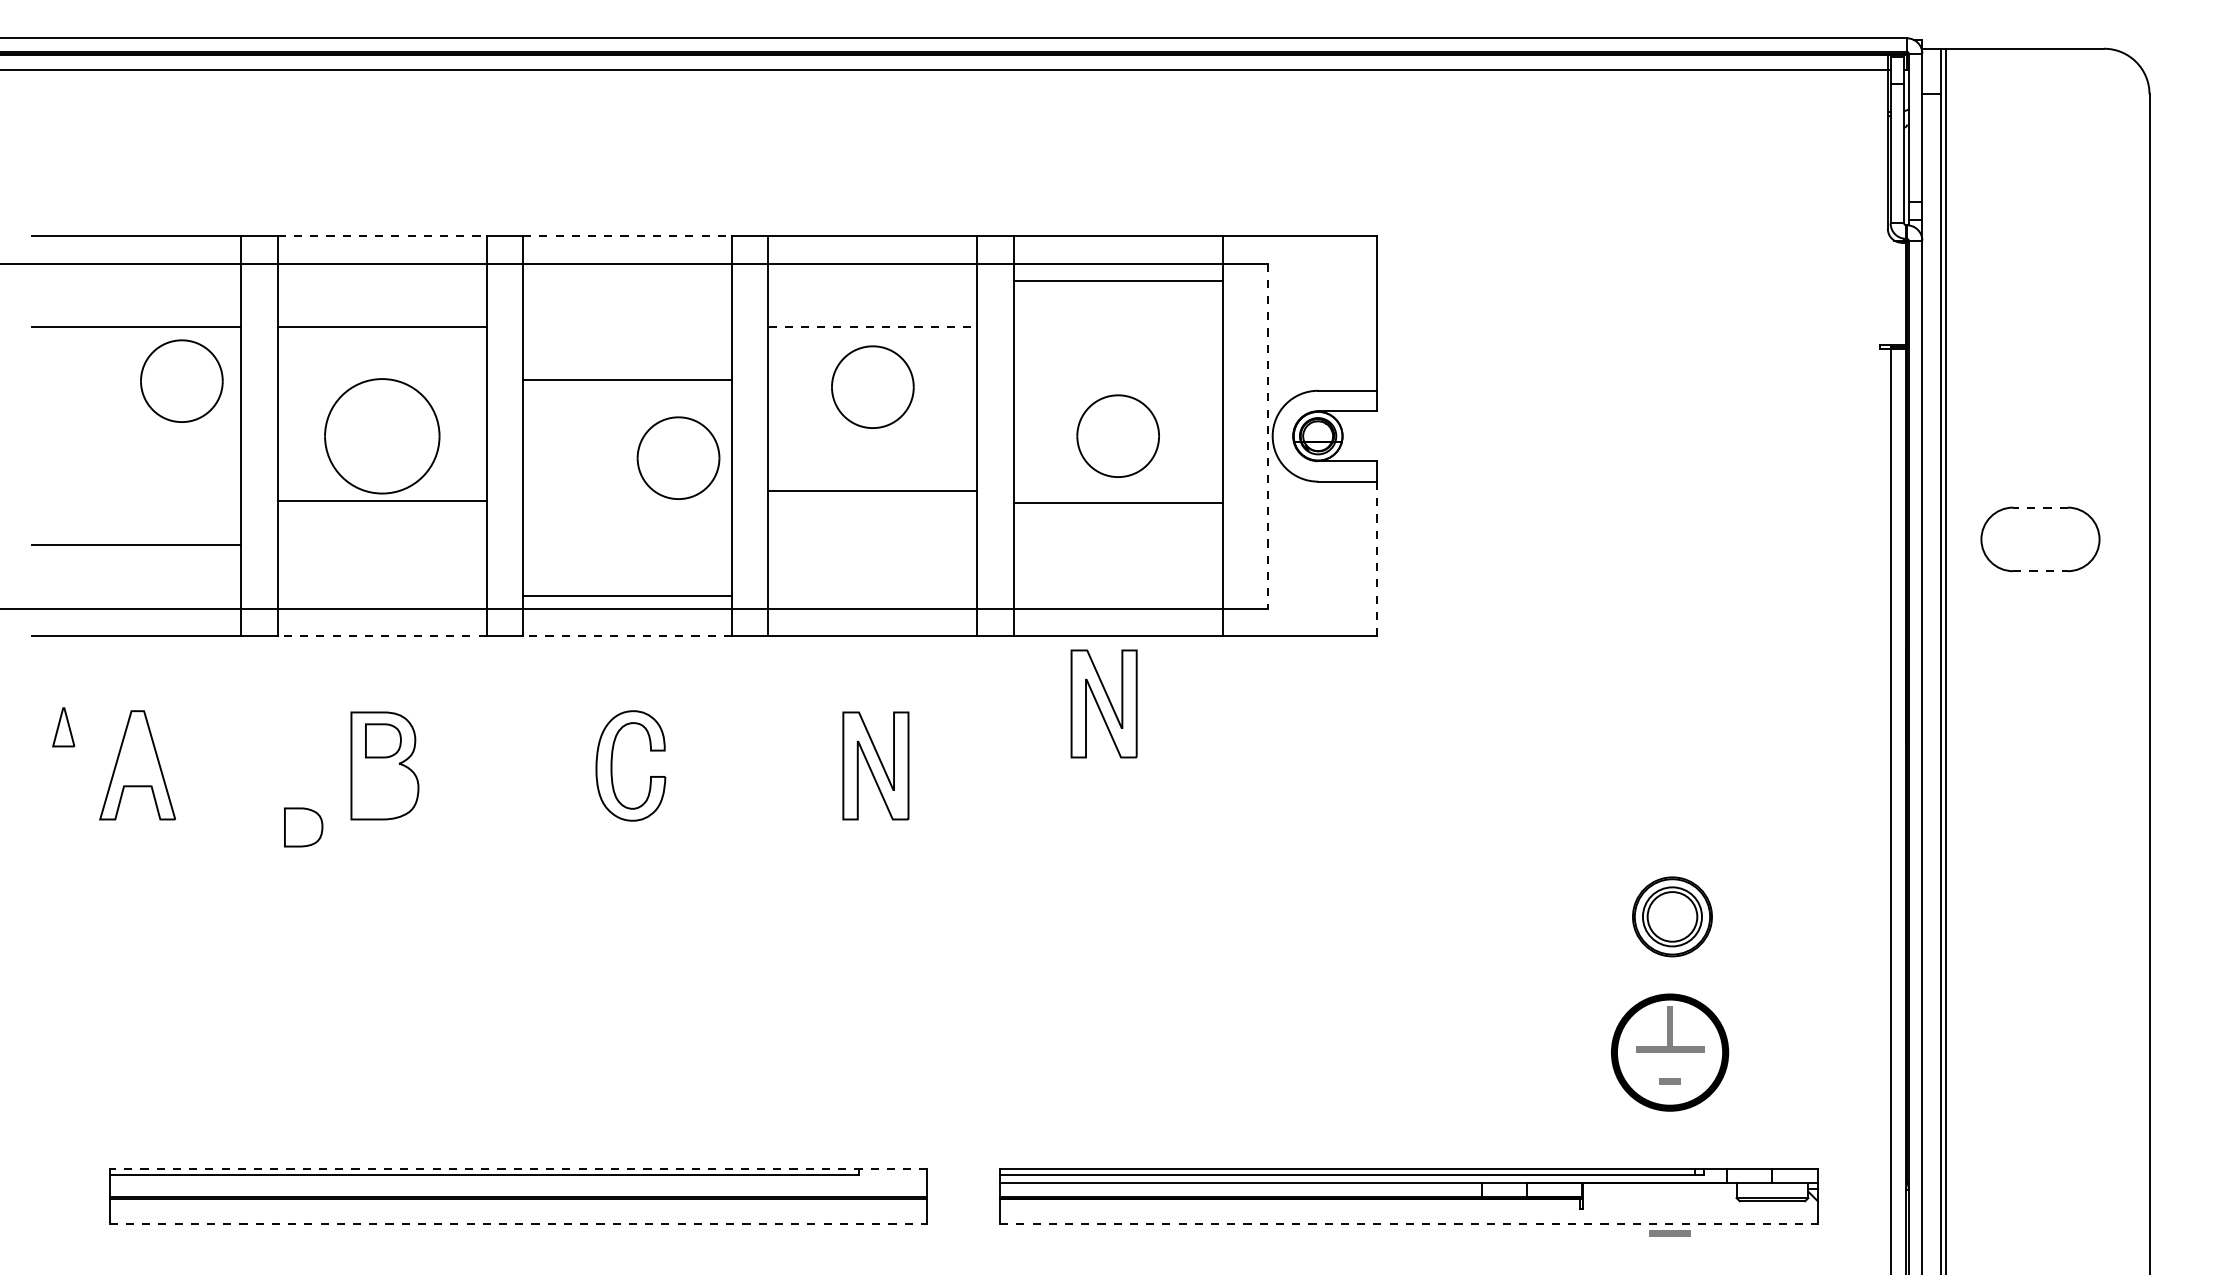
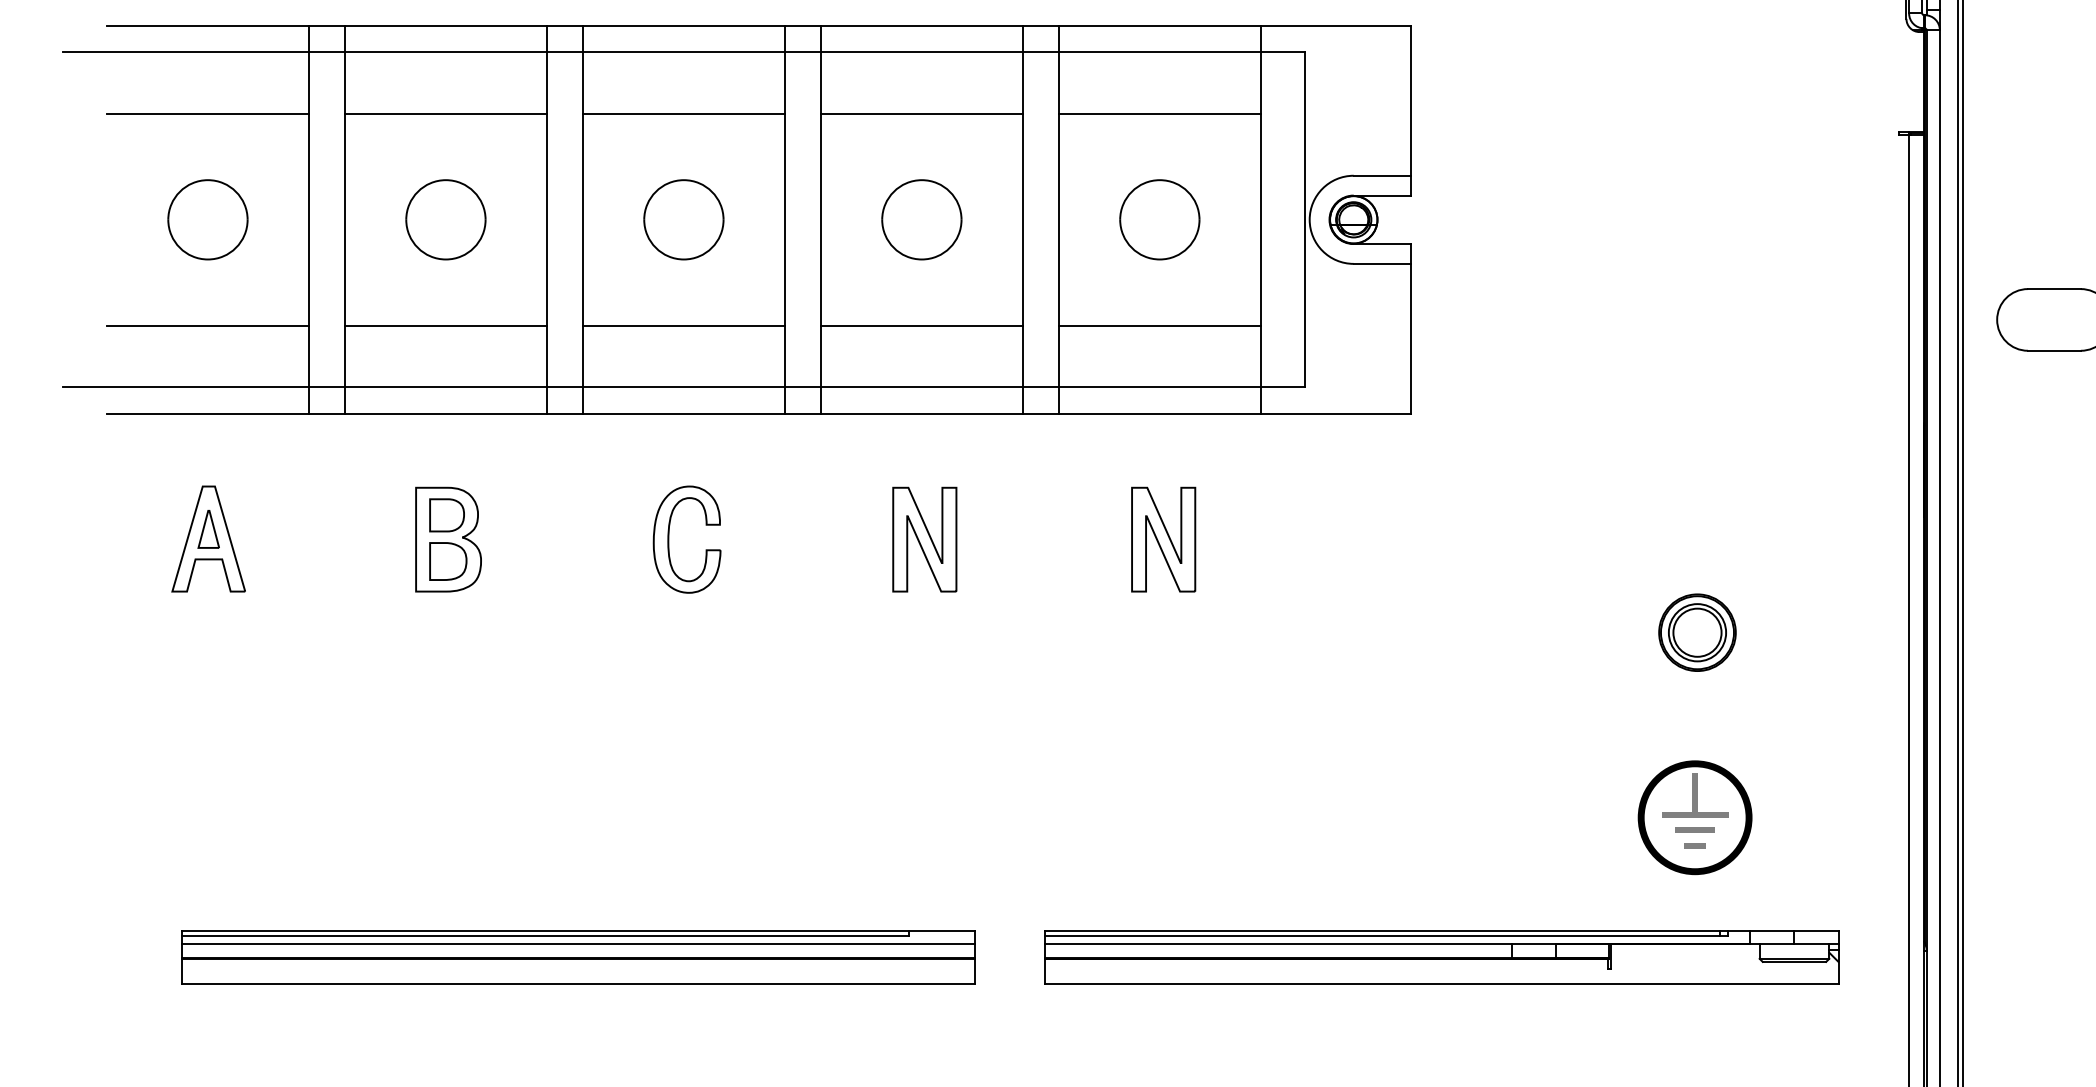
line: (382, 236) -> (446, 26), dashed -> solid
line: (628, 236) -> (684, 26), dashed -> solid
line: (1117, 281) -> (1159, 114), moved
line: (873, 327) -> (922, 114), dashed -> solid
part: (181, 380) -> (207, 219), moved
line: (627, 380) -> (683, 114), moved
part: (872, 386) -> (921, 219), moved
part: (381, 435) -> (445, 219), size x0.71
line: (1268, 436) -> (1305, 220), dashed -> solid
part: (678, 457) -> (683, 219), moved
line: (872, 491) -> (921, 325), moved
line: (381, 501) -> (445, 325), moved
line: (1117, 503) -> (1159, 325), moved
line: (2039, 507) -> (2053, 288), dashed -> solid
line: (1377, 558) -> (1411, 338), dashed -> solid
line: (2040, 571) -> (2054, 351), dashed -> solid
line: (627, 596) -> (683, 325), moved
line: (381, 636) -> (445, 414), dashed -> solid
line: (627, 636) -> (683, 414), dashed -> solid
part: (1103, 703) -> (1163, 539), moved
part: (63, 727) -> (208, 529), moved
part: (303, 827) -> (448, 561), moved
part: (1672, 916) -> (1697, 632), moved
line: (518, 1169) -> (578, 931), dashed -> solid
line: (518, 1183) -> (578, 944), added
line: (518, 1223) -> (578, 983), dashed -> solid
line: (1408, 1223) -> (1441, 983), dashed -> solid
part: (1669, 1233) -> (1694, 830), moved

